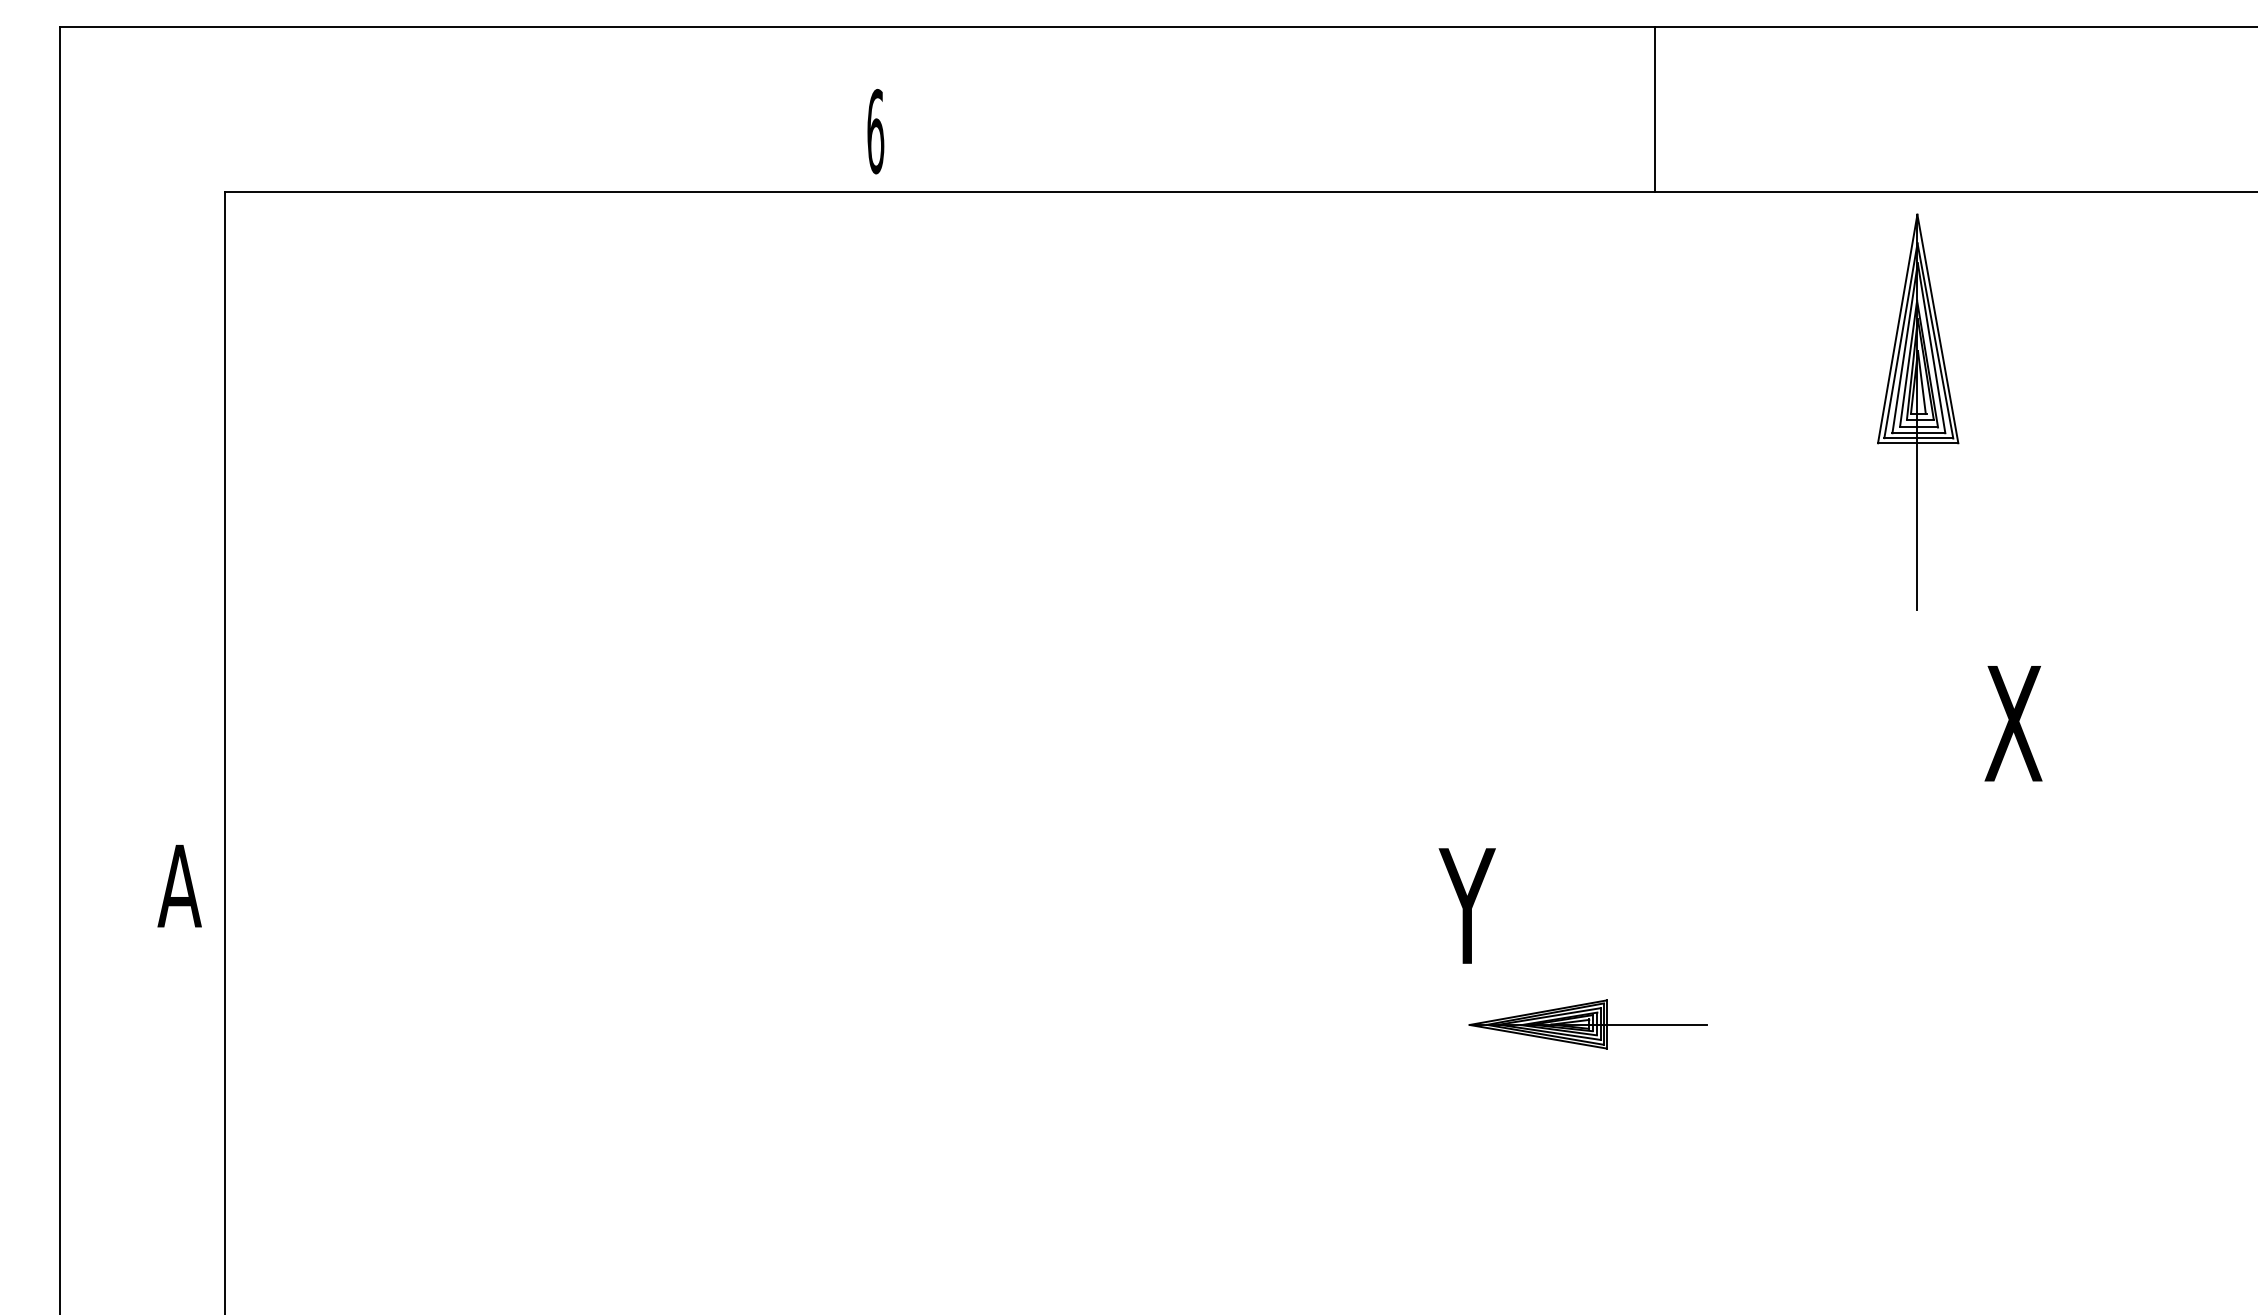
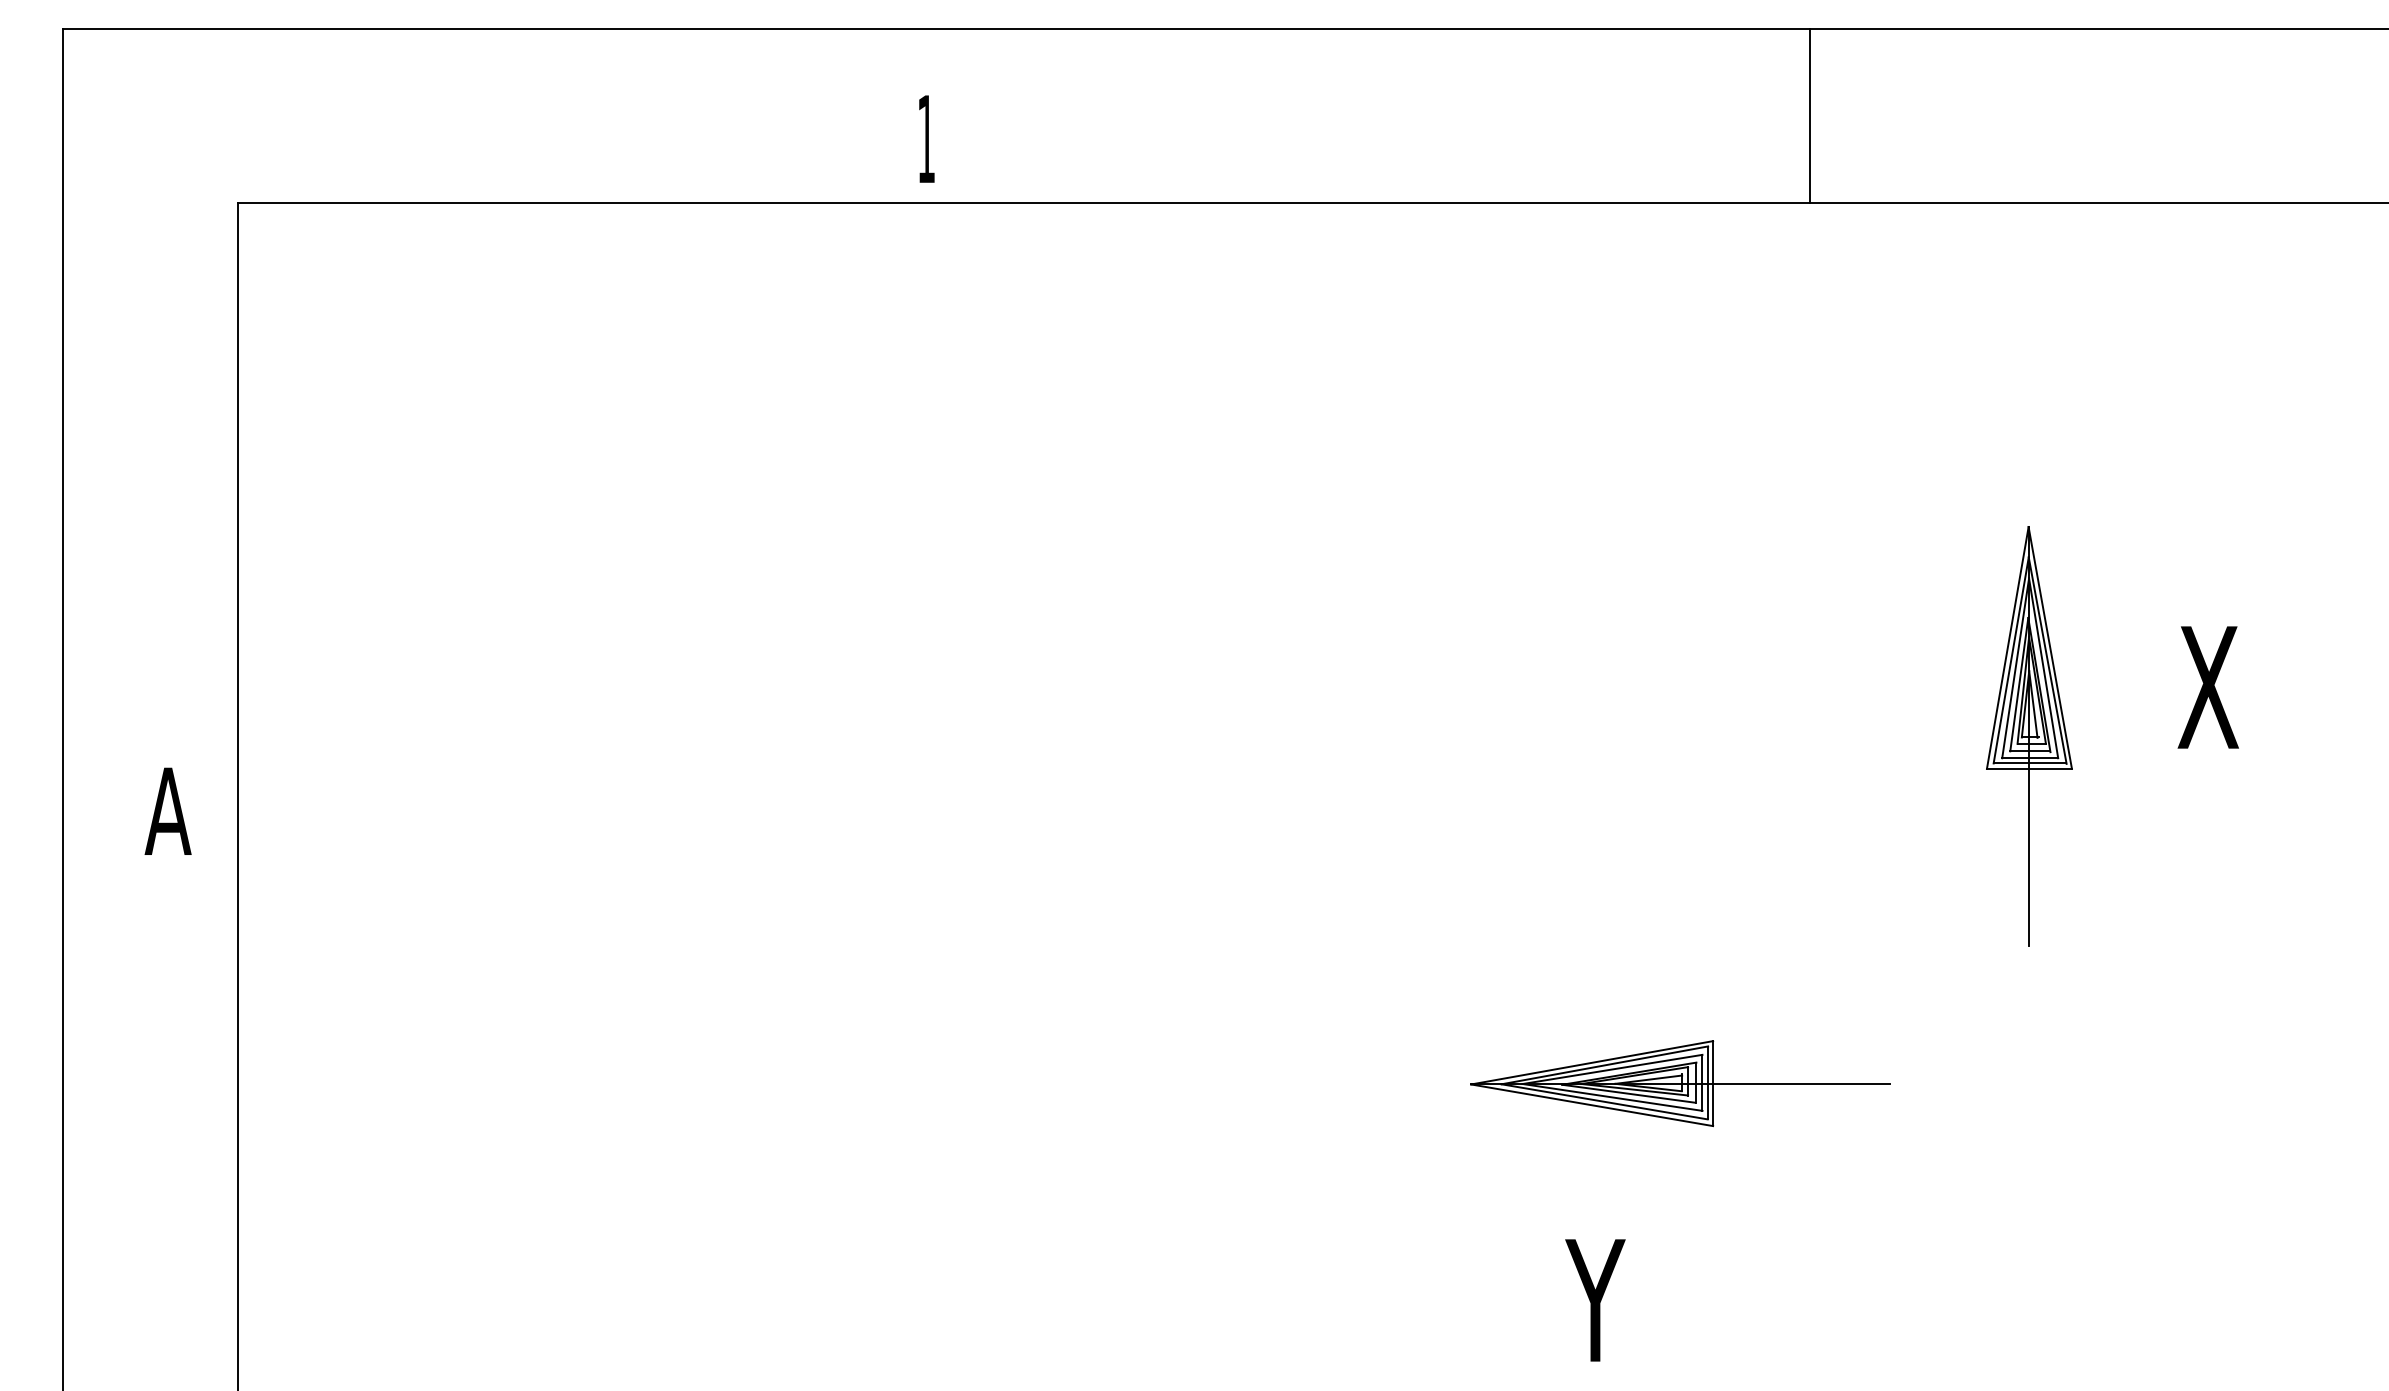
line: (1654, 109) -> (1809, 115), moved
text: (875, 131) -> (926, 139), 6 -> 1
part: (1918, 412) -> (2029, 736), moved
text: (2012, 723) -> (2207, 687), moved
text: (179, 885) -> (167, 810), moved
text: (1467, 906) -> (1595, 1300), moved
part: (1588, 1024) -> (1680, 1083), size x1.67

